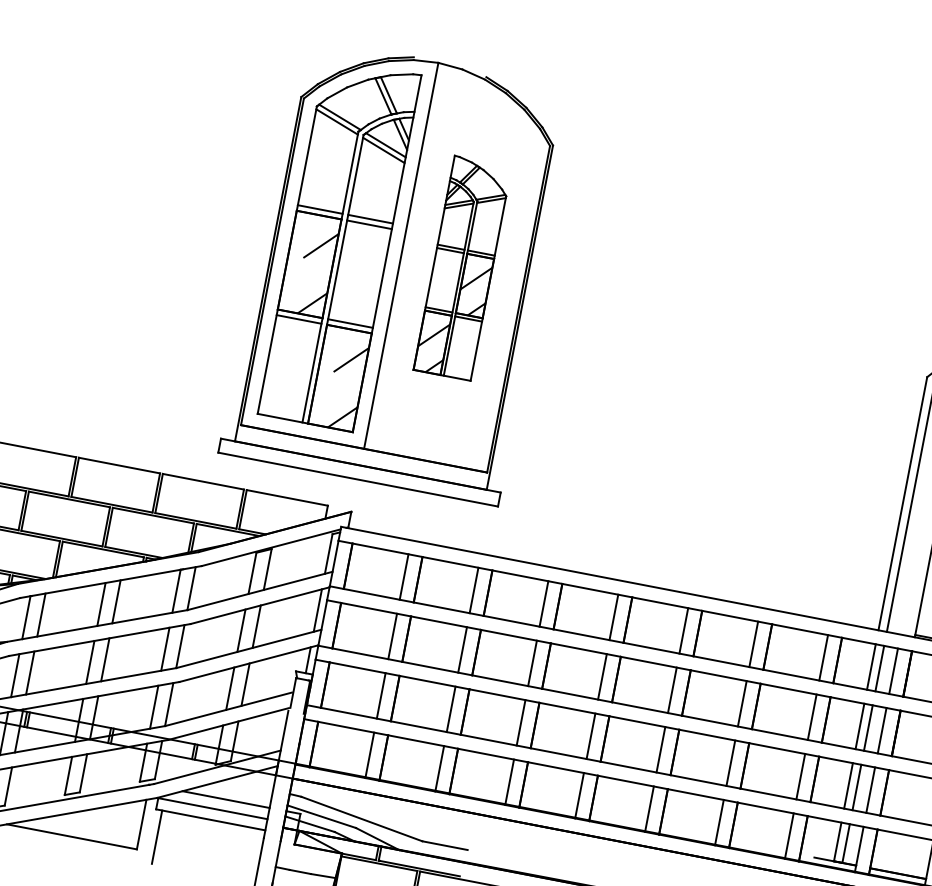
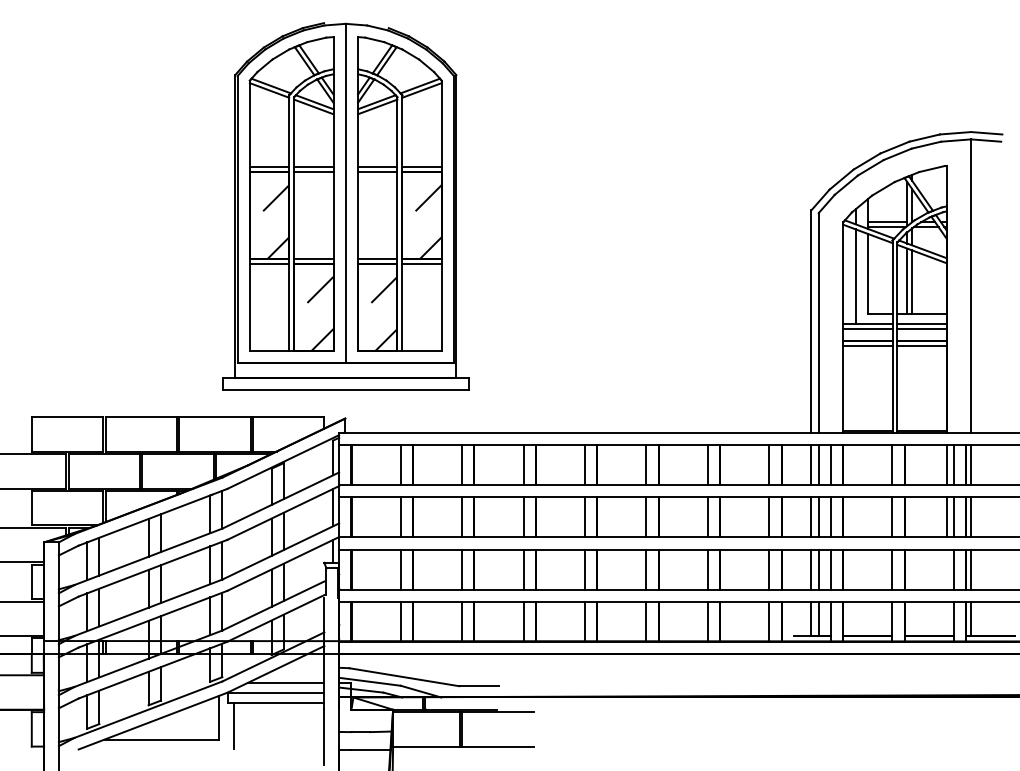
part: (462, 267) -> (399, 193), size x1.67

